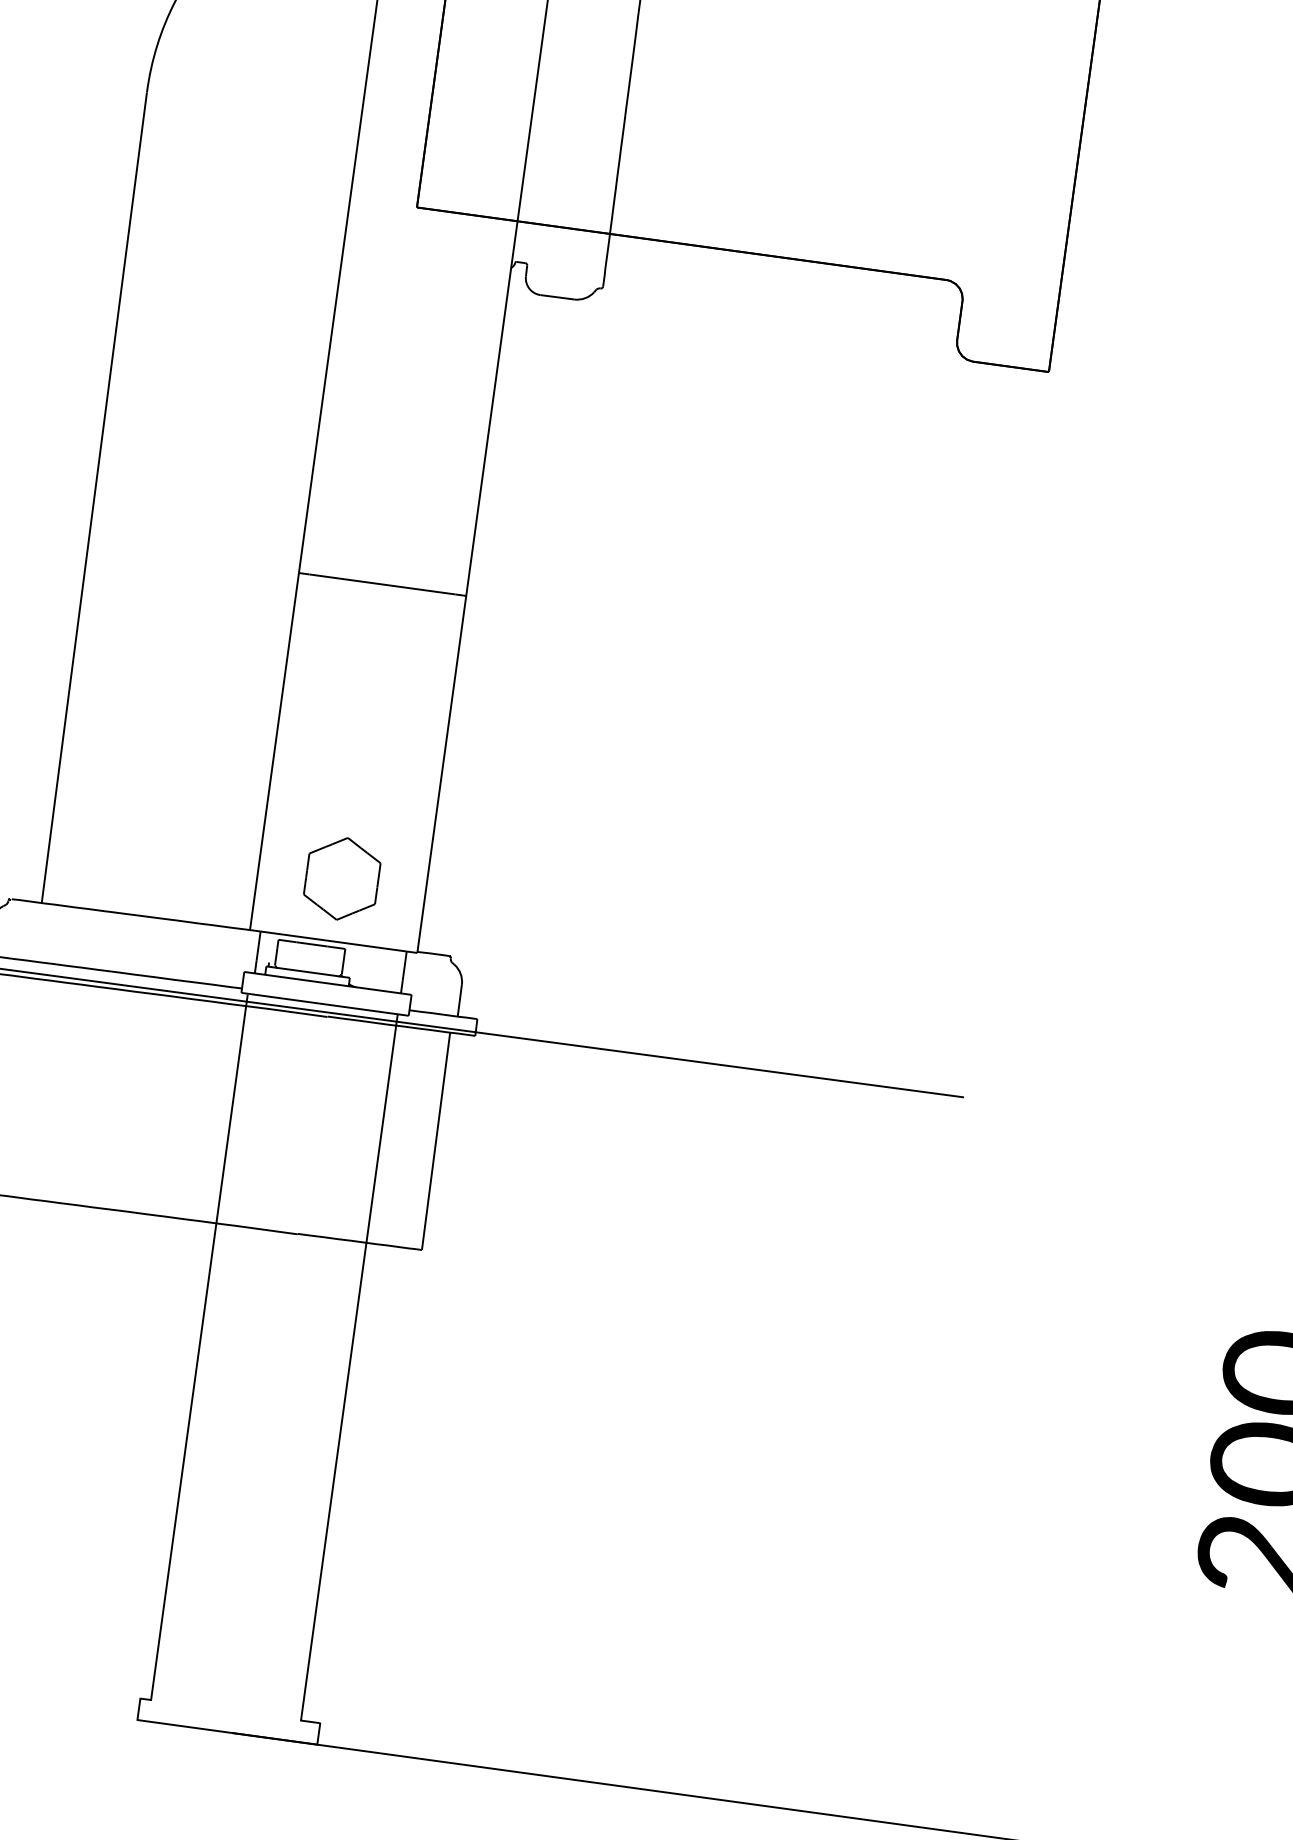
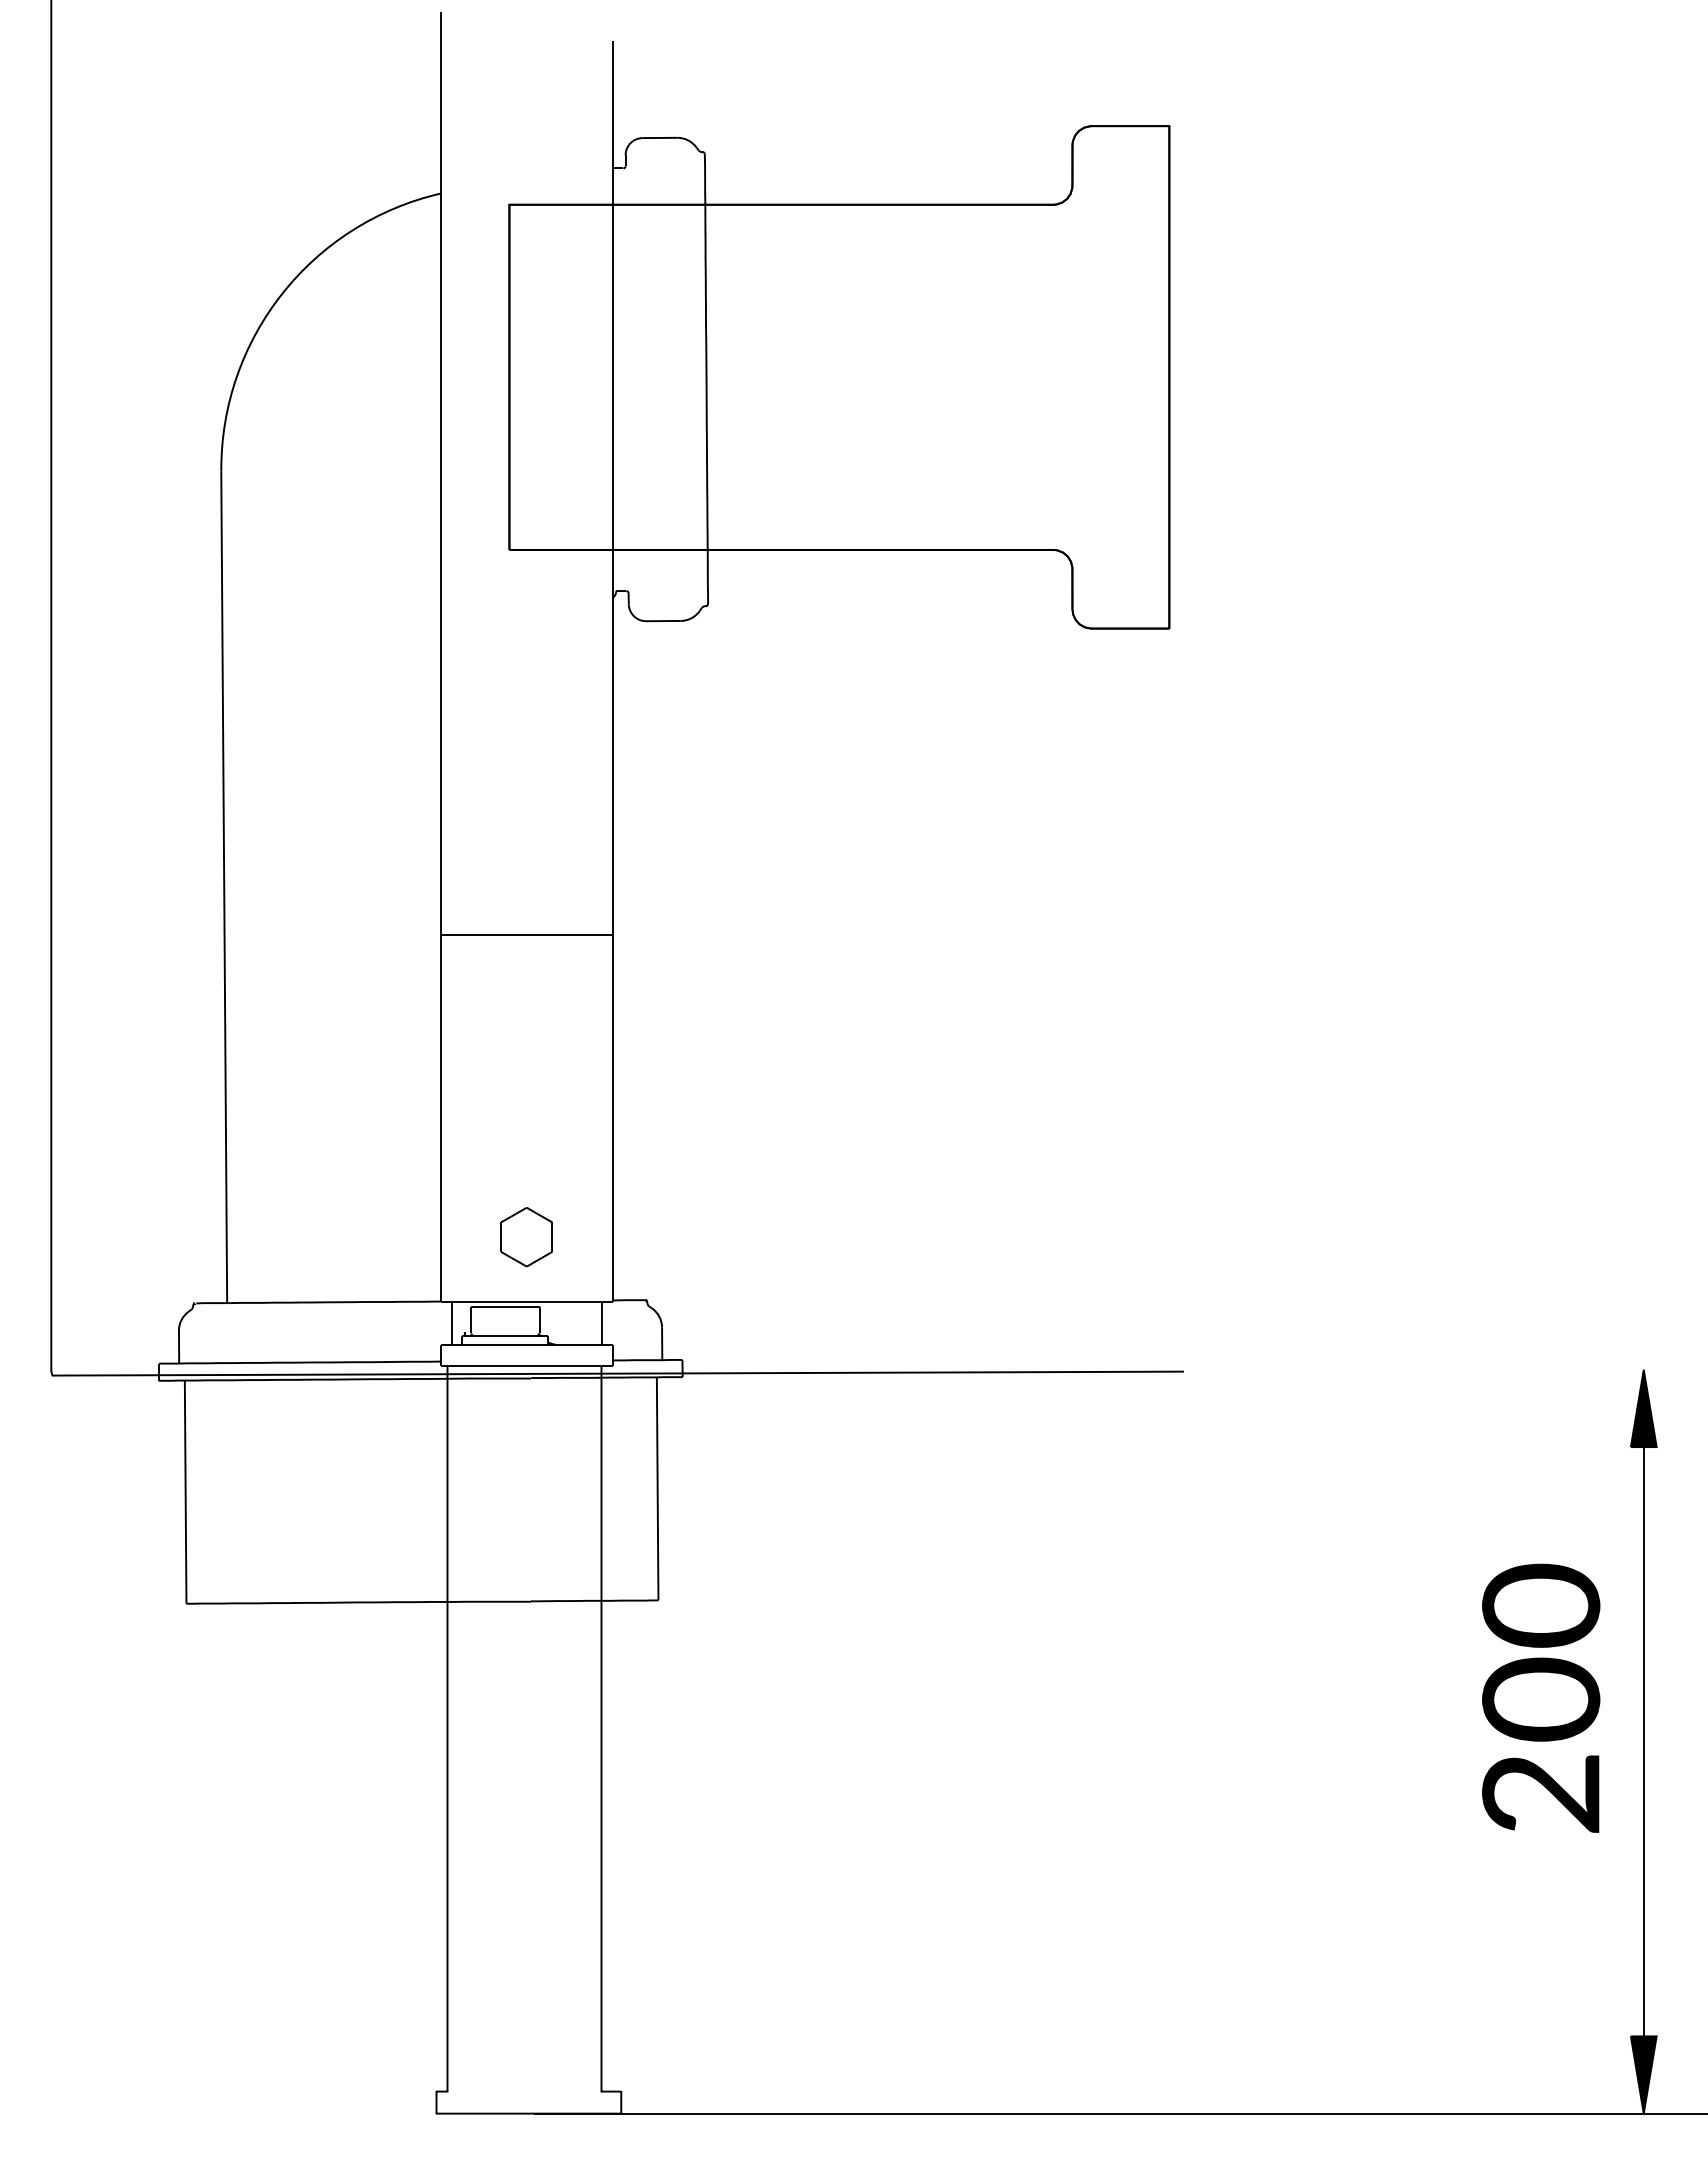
part: (342, 878) -> (526, 1236), size x0.7

